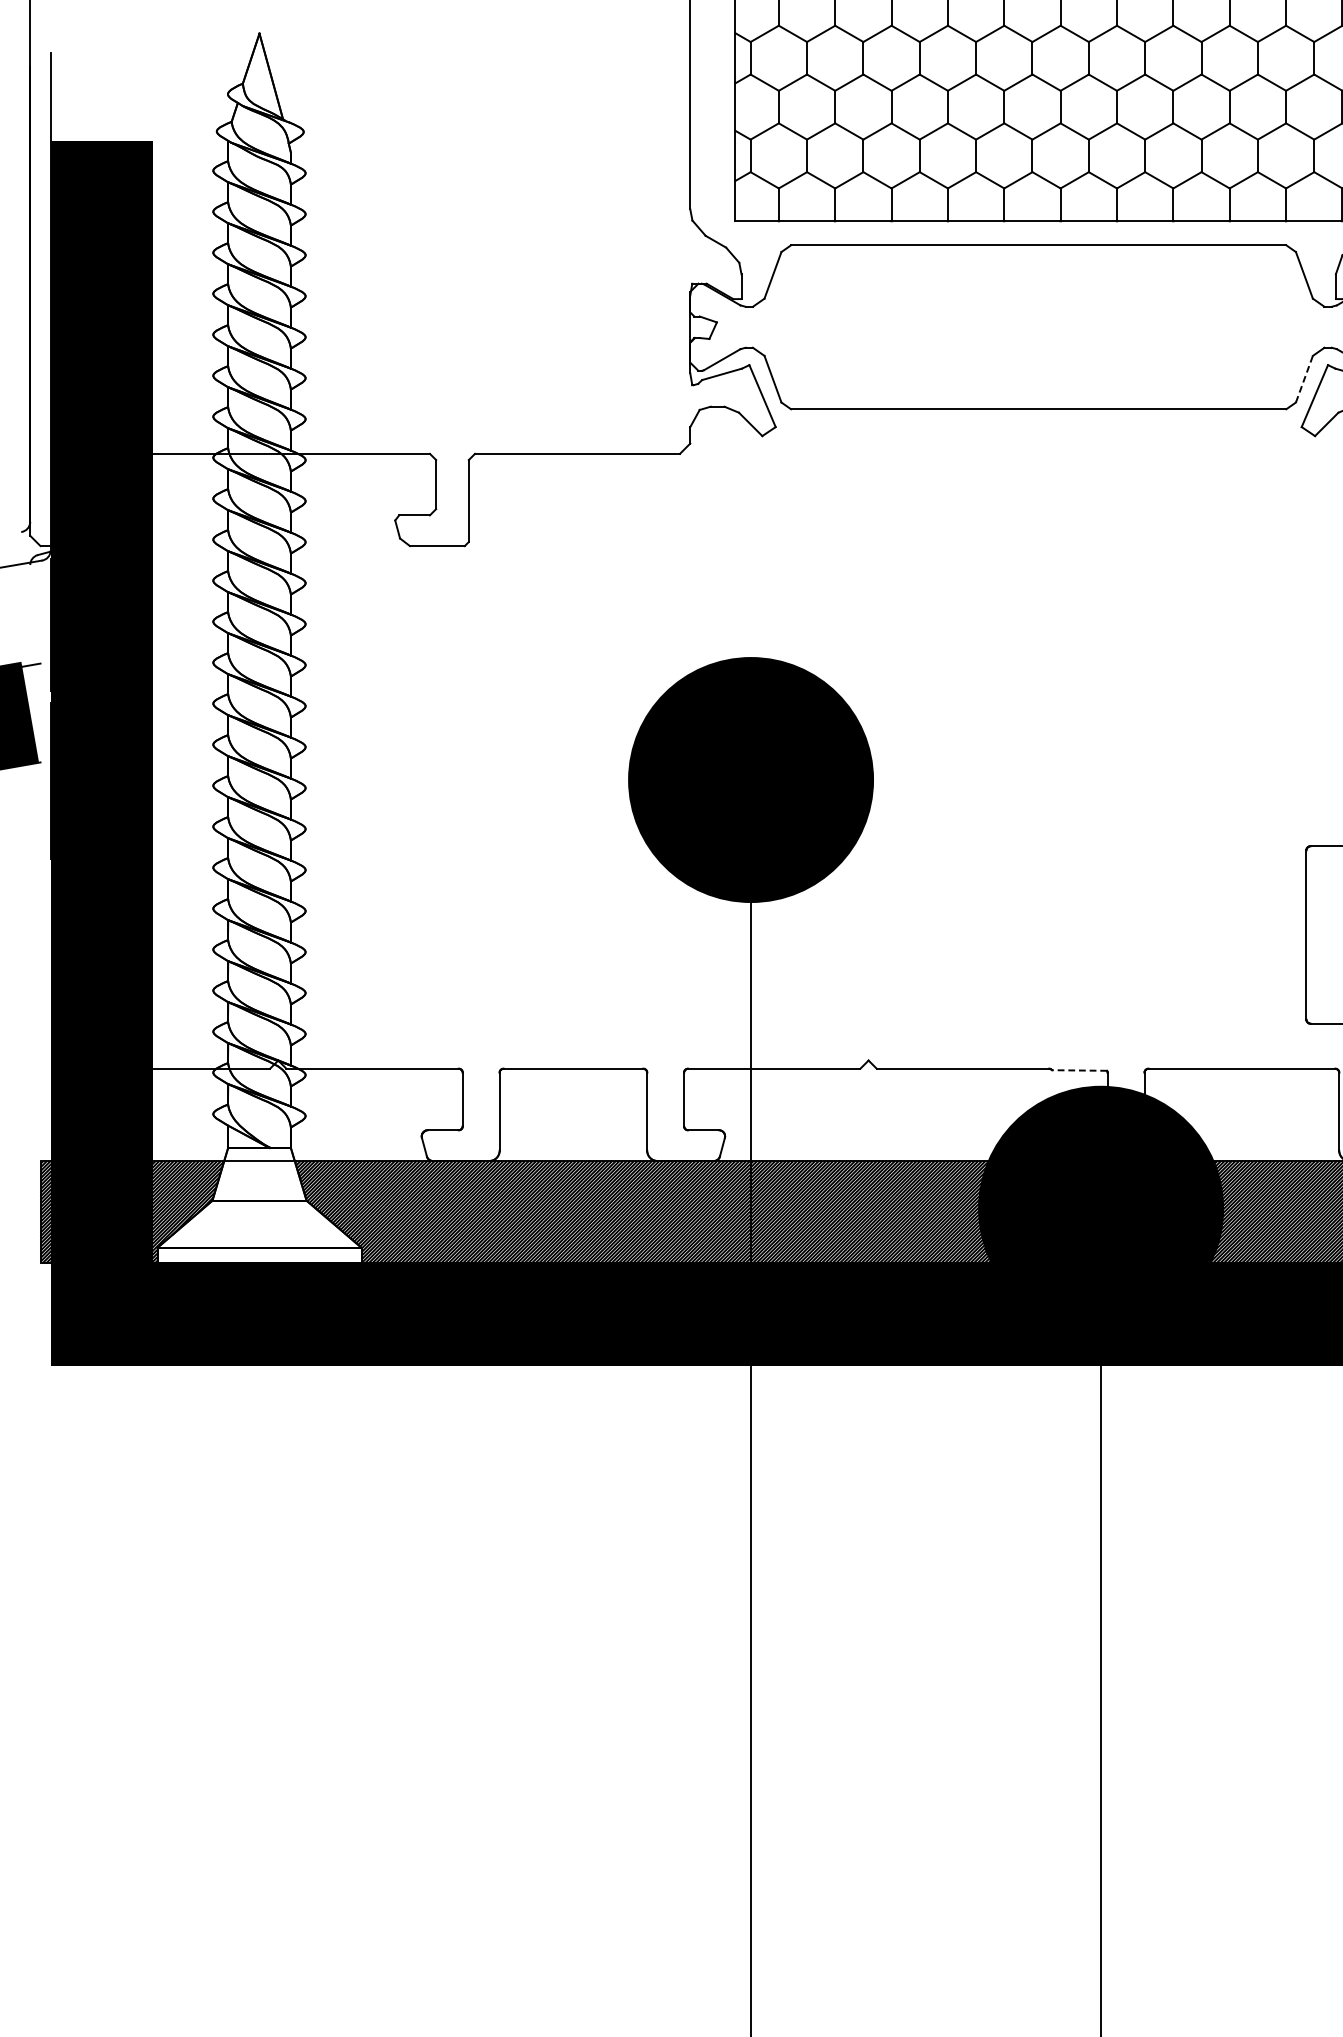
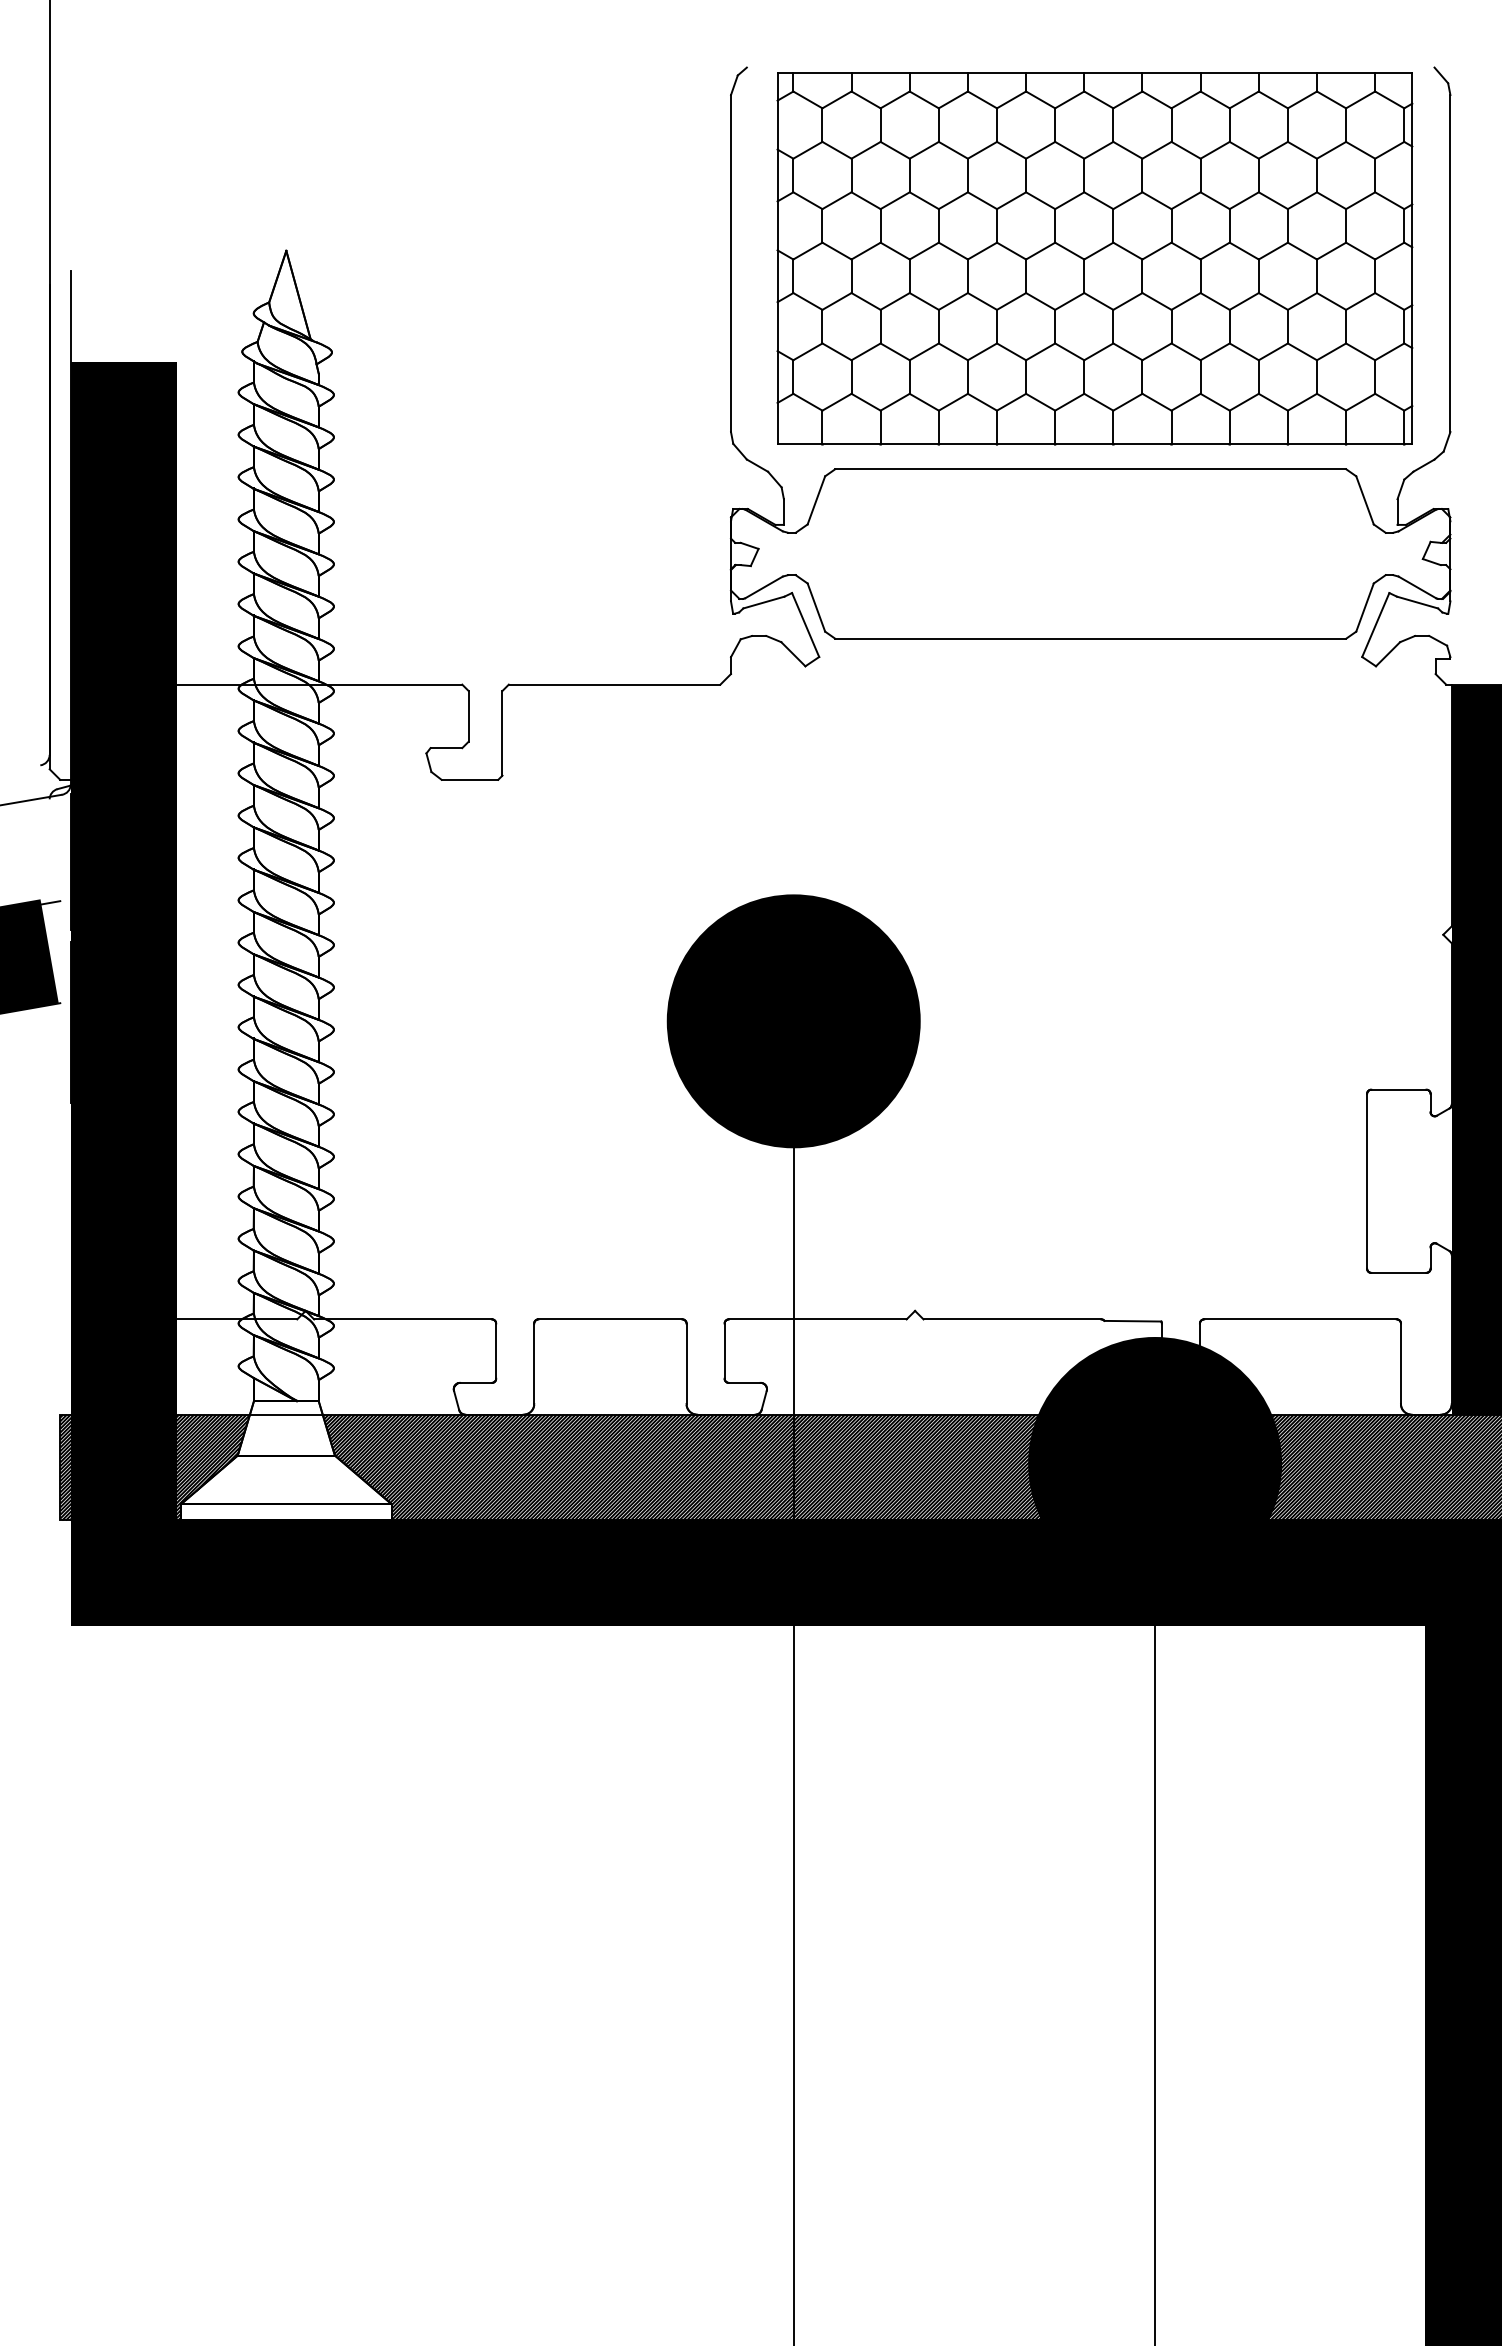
line: (1304, 379) -> (1365, 607), dashed -> solid
line: (1079, 1070) -> (1132, 1321), dashed -> solid

